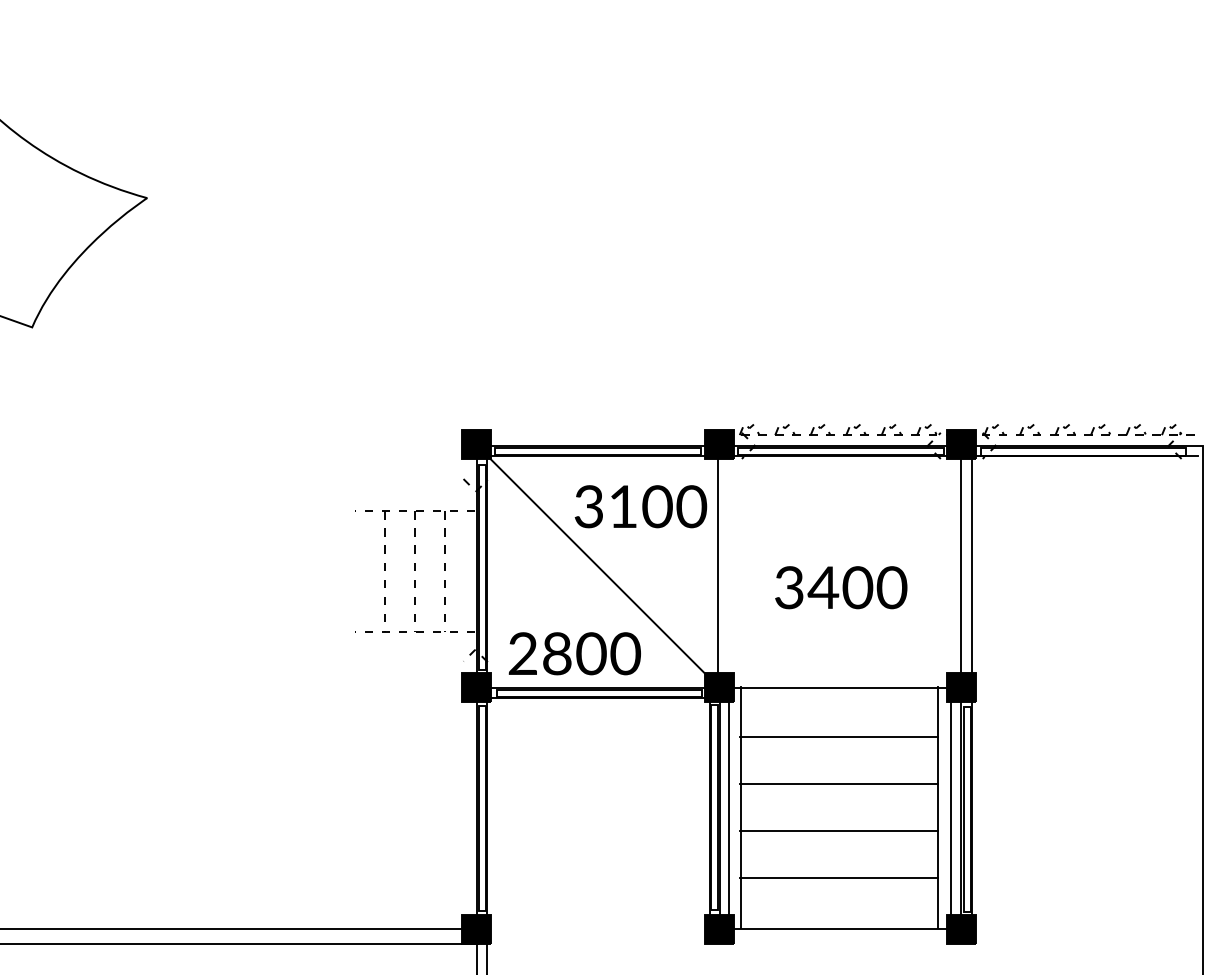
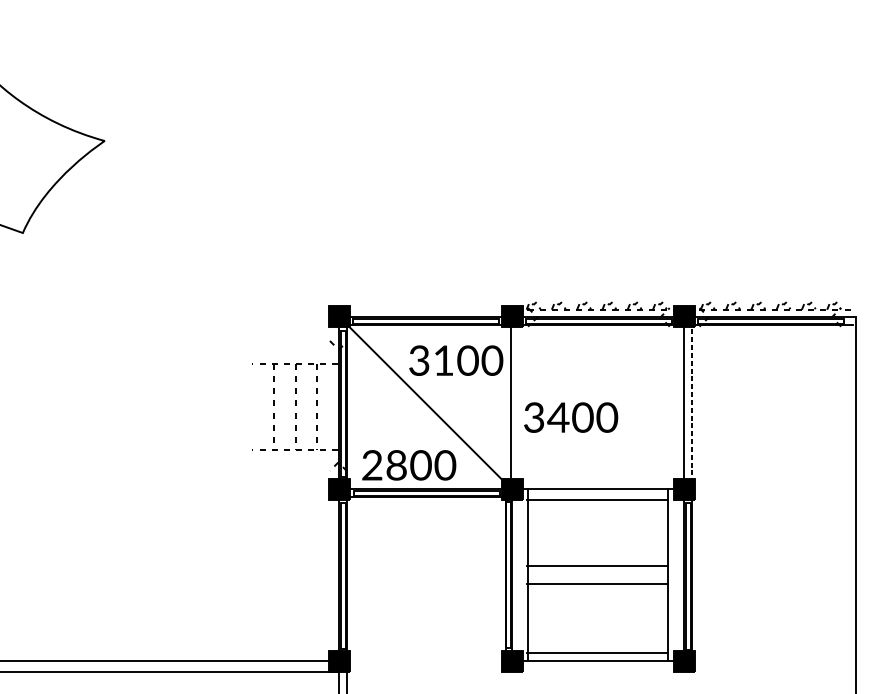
line: (971, 565) -> (691, 402), solid -> dashed
text: (841, 587) -> (571, 417), moved
line: (838, 736) -> (596, 500), moved
line: (838, 783) -> (596, 584), moved
line: (729, 807) -> (519, 574), removed
line: (950, 807) -> (676, 574), removed
line: (838, 830) -> (596, 565), moved
line: (838, 878) -> (596, 653), moved

